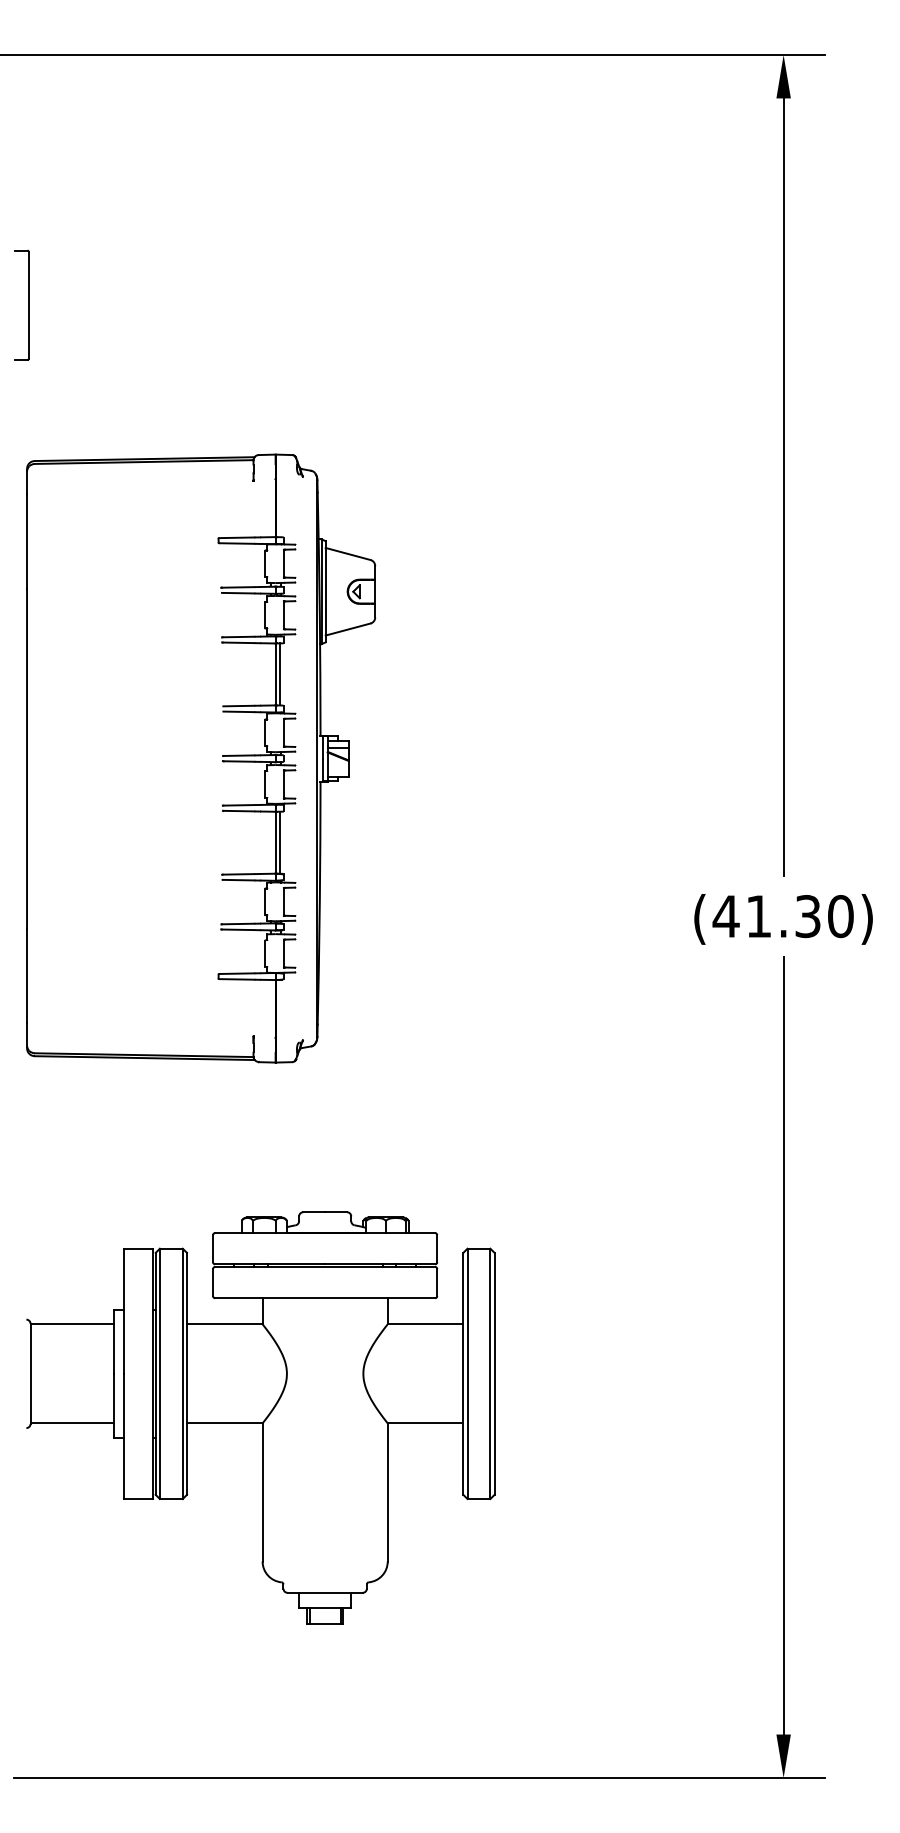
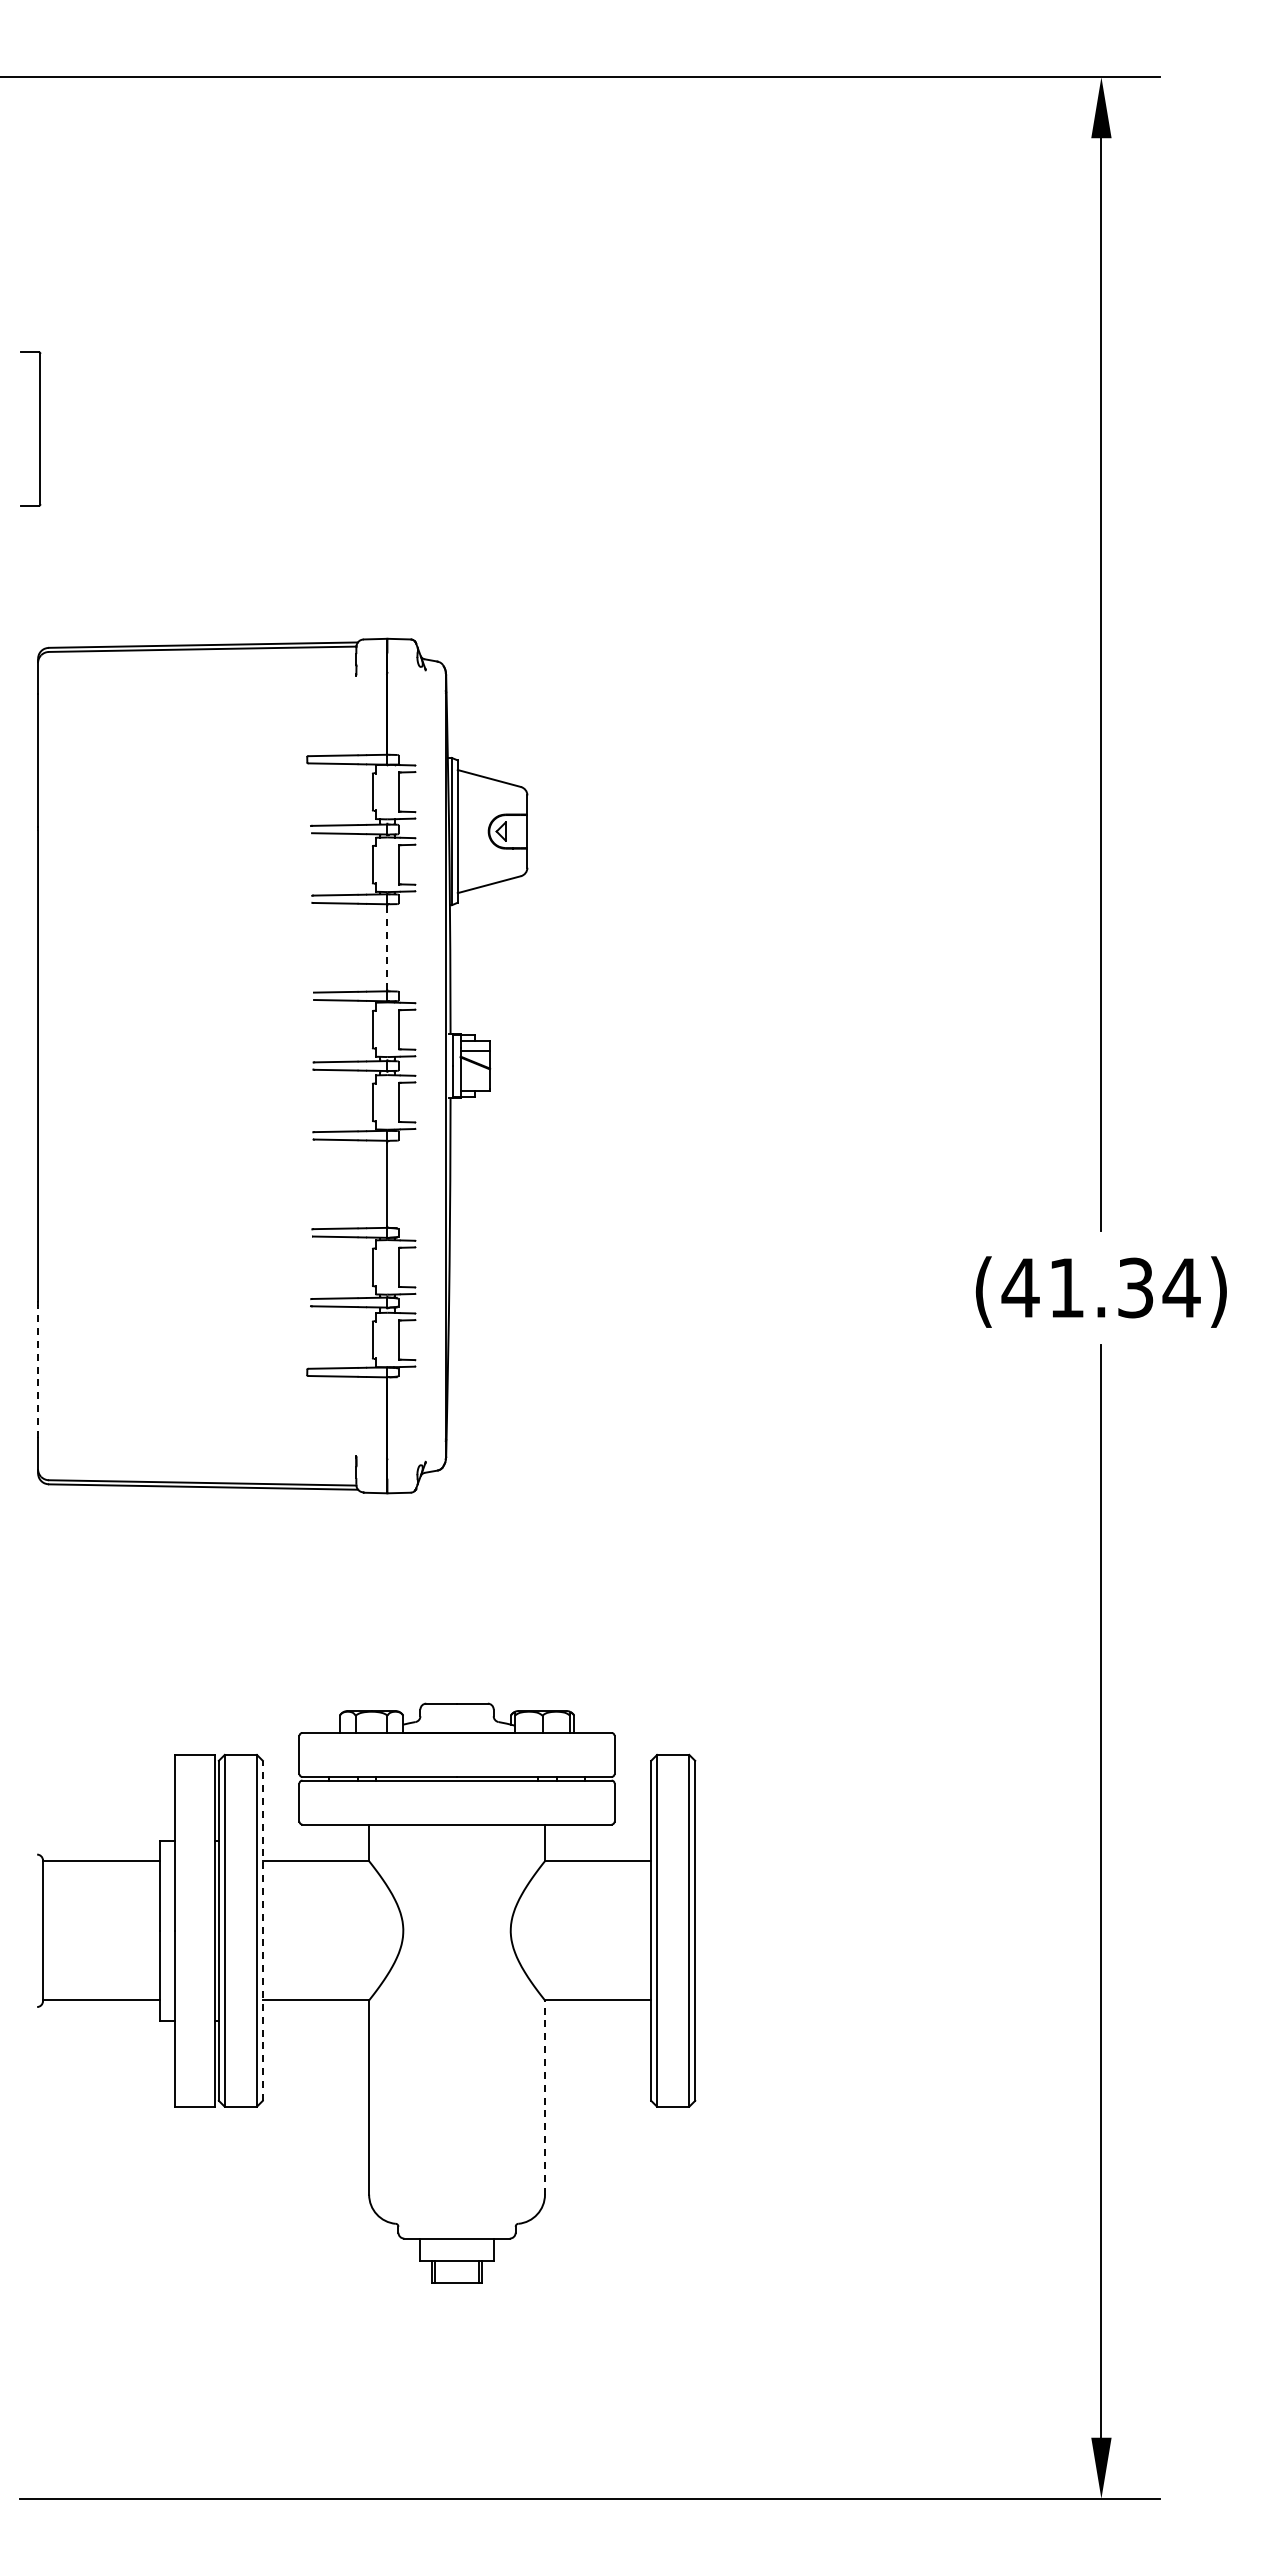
line: (275, 674) -> (387, 947), solid -> dashed
line: (279, 674) -> (393, 947), removed
line: (279, 842) -> (393, 1183), removed
text: (840, 916) -> (1181, 1287), (41.30) -> (41.34)
line: (27, 975) -> (38, 1370), solid -> dashed
line: (186, 1373) -> (262, 1930), solid -> dashed
line: (388, 1491) -> (545, 2096), solid -> dashed

